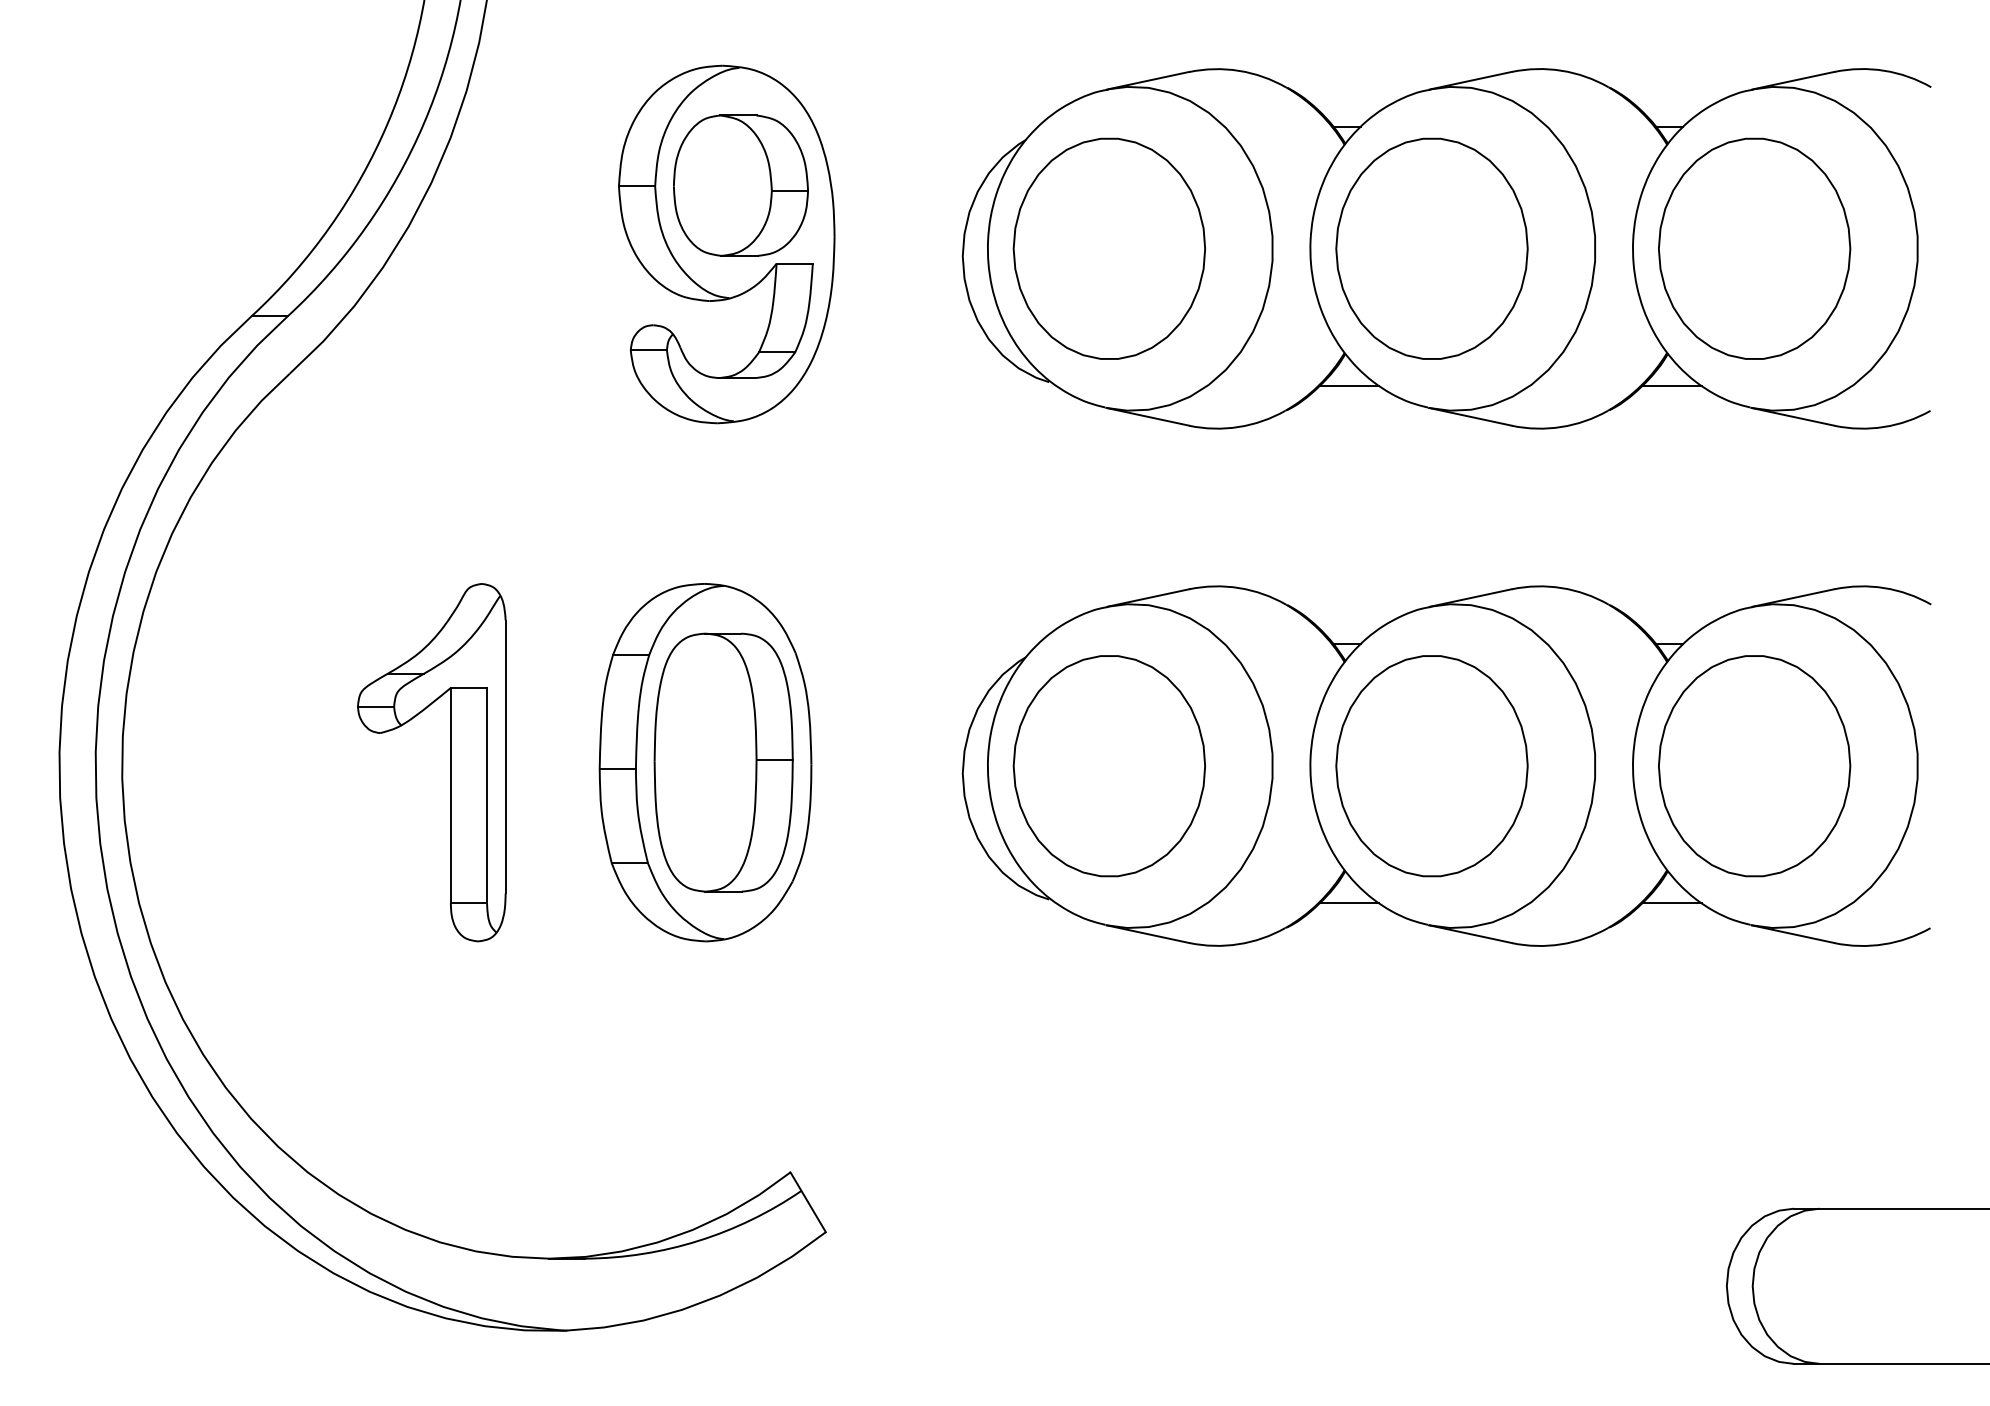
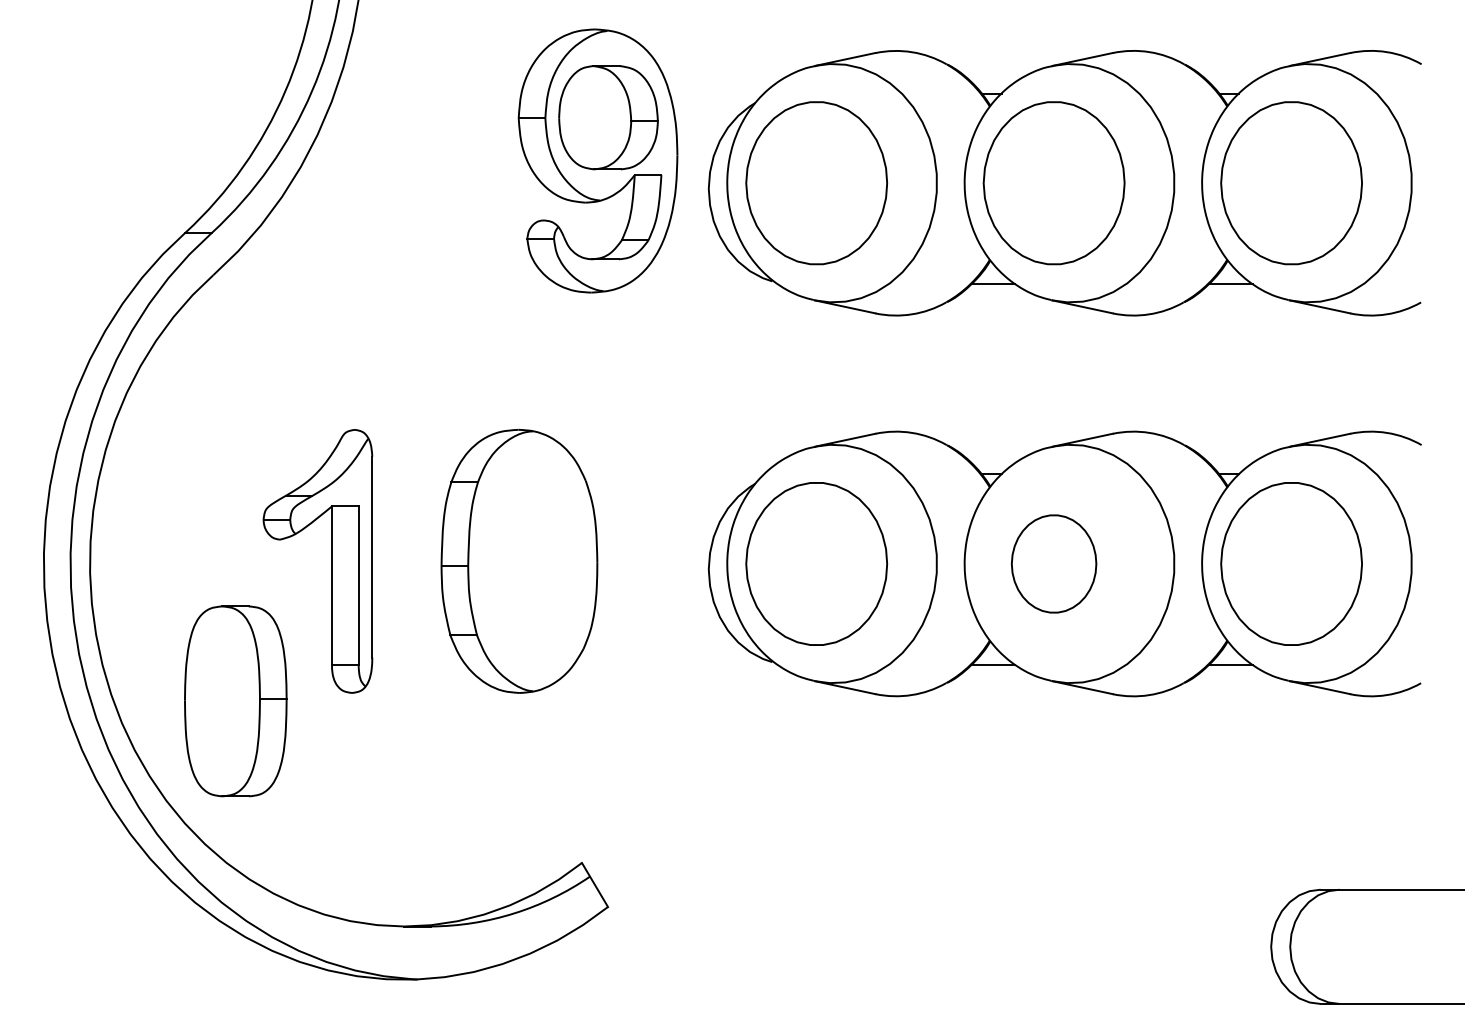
part: (725, 243) -> (597, 160), moved
part: (723, 762) -> (235, 701), moved
part: (1431, 765) -> (1053, 563), size x0.6

